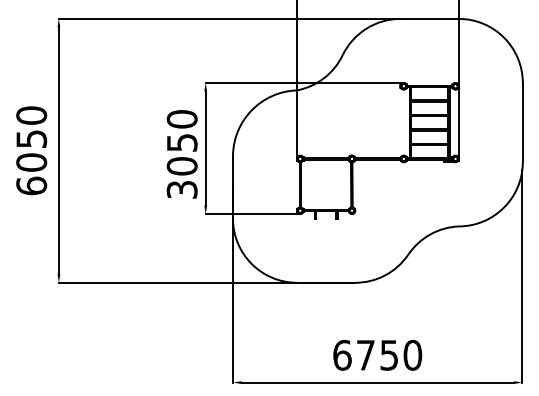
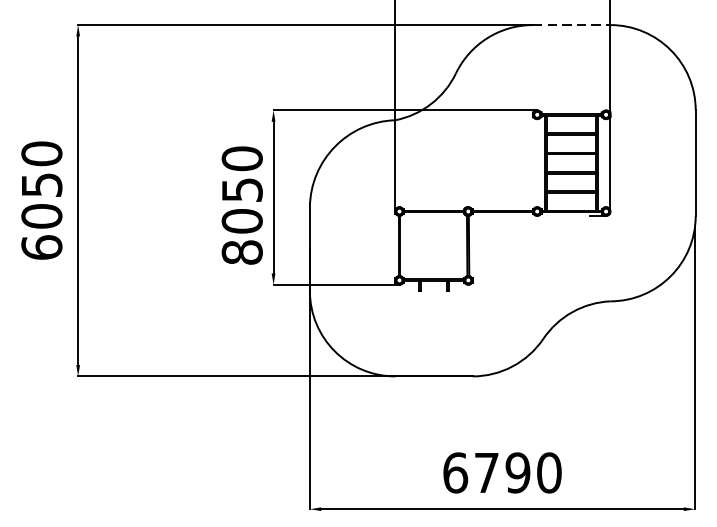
line: (430, 18) -> (572, 24), solid -> dashed
text: (181, 189) -> (241, 252), 3050 -> 8050
text: (389, 354) -> (518, 471), 6750 -> 6790

